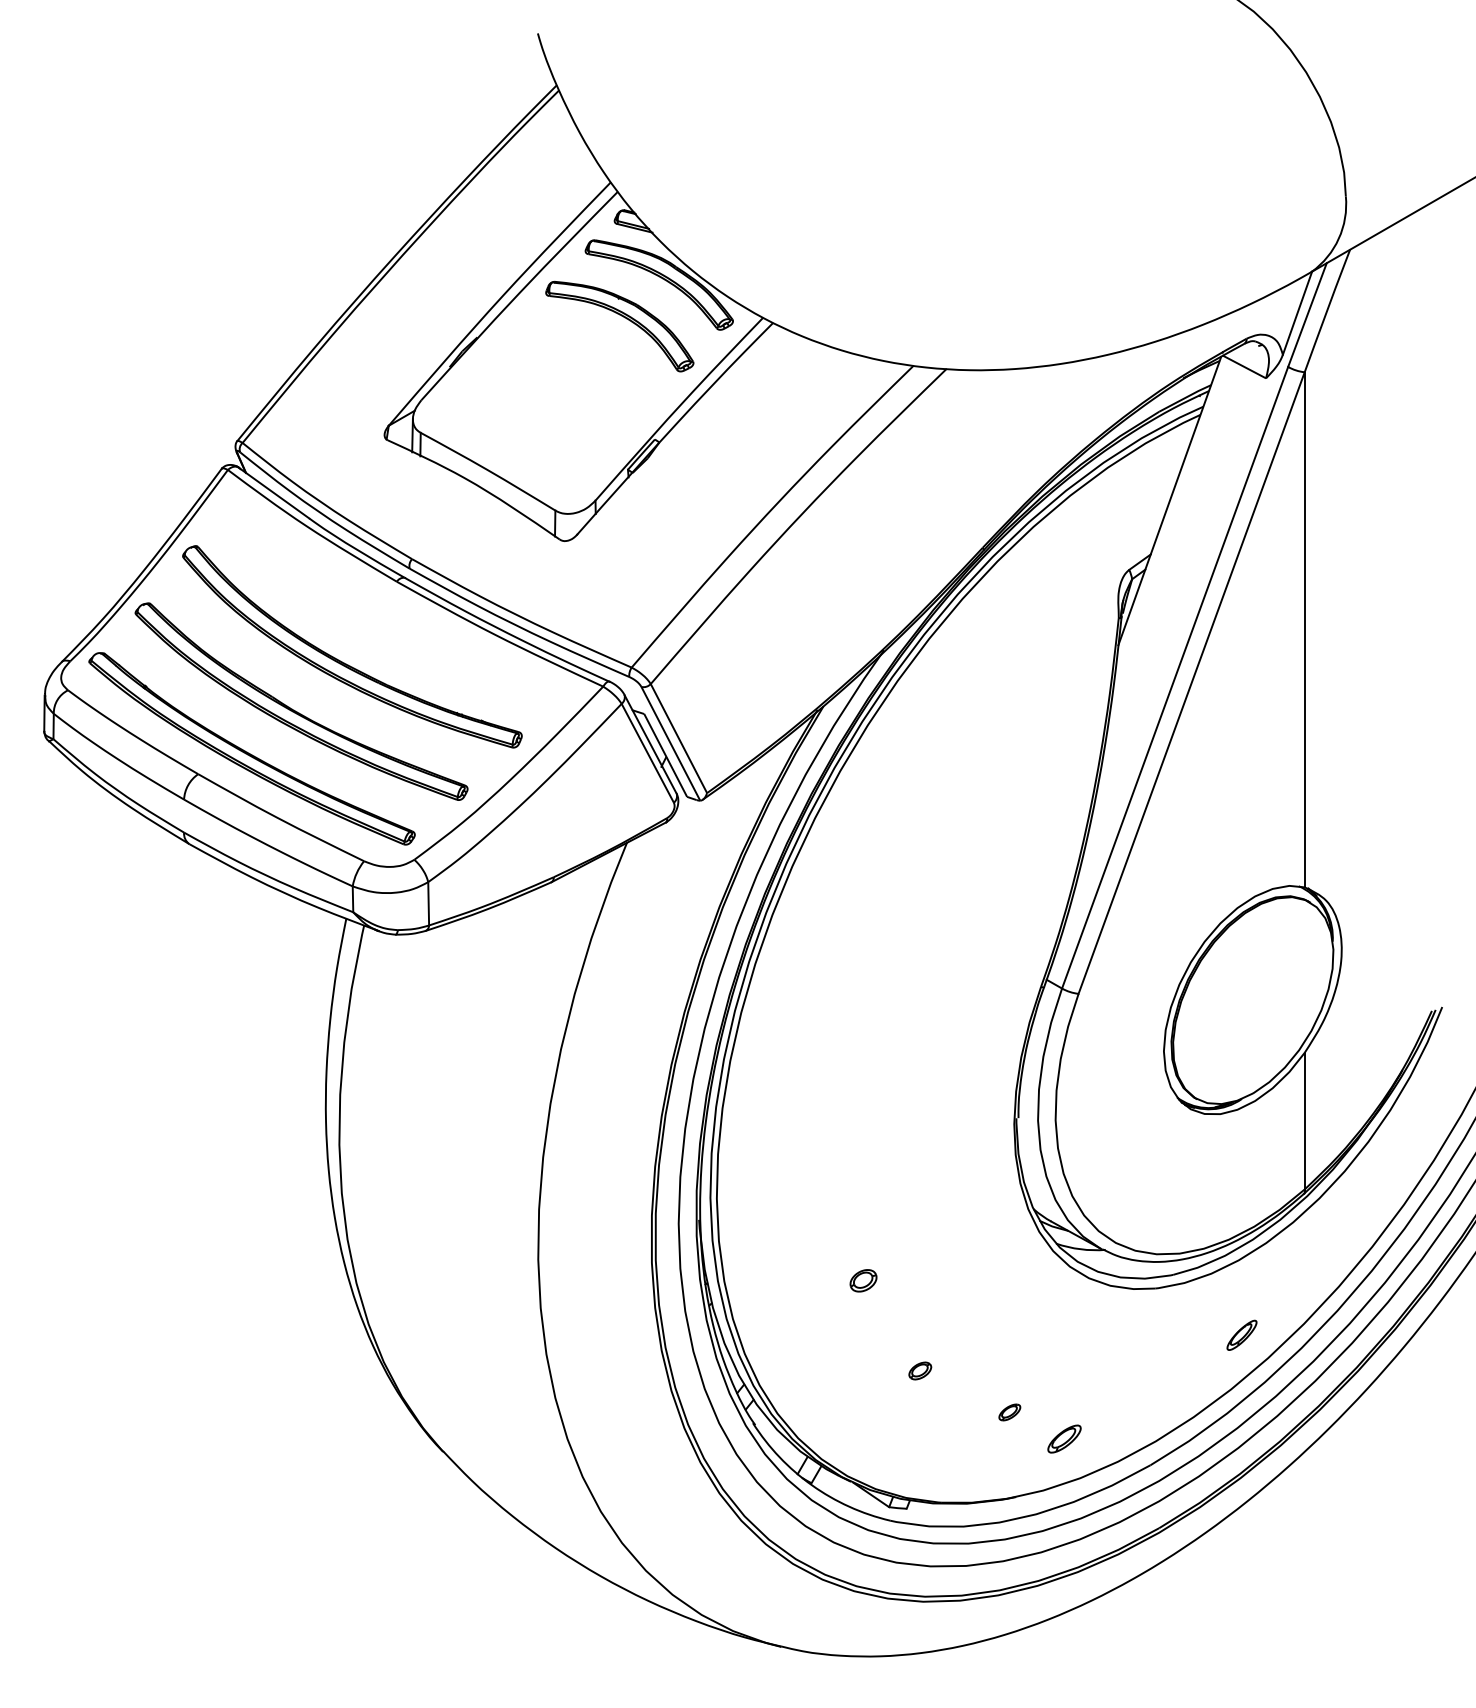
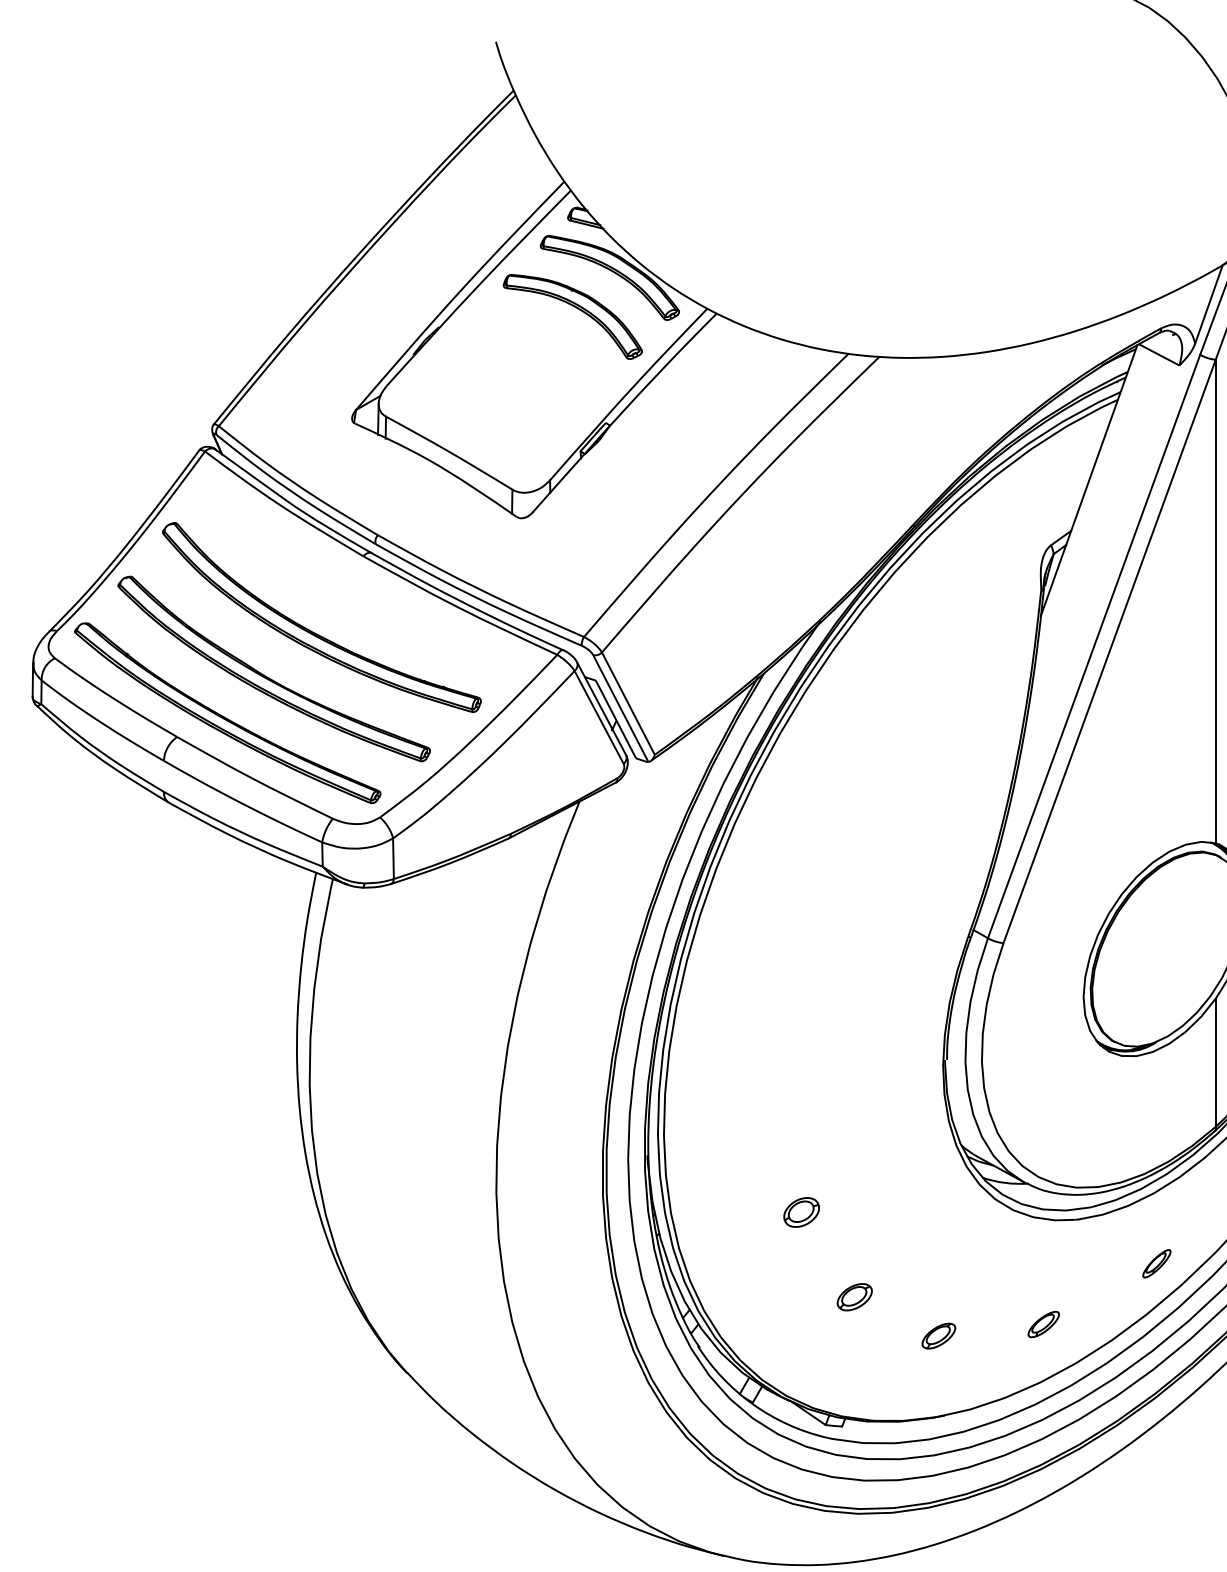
part: (863, 1280) -> (801, 1212), size x1.43
part: (920, 1370) -> (855, 1296), size x1.67
part: (1009, 1412) -> (938, 1336), size x1.67
part: (1064, 1438) -> (1043, 1323), moved

